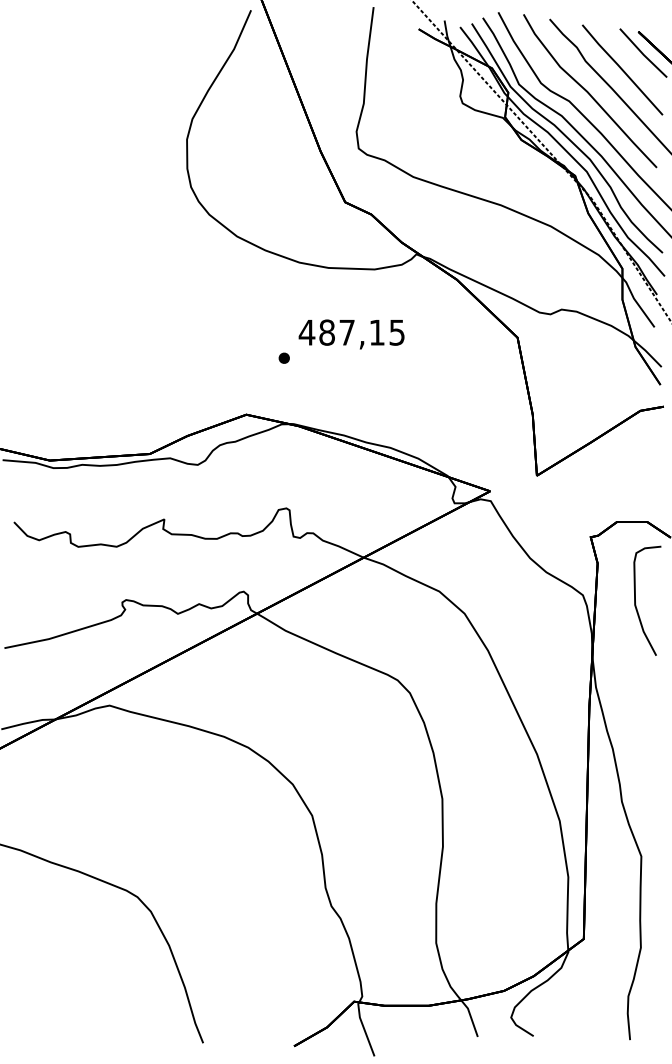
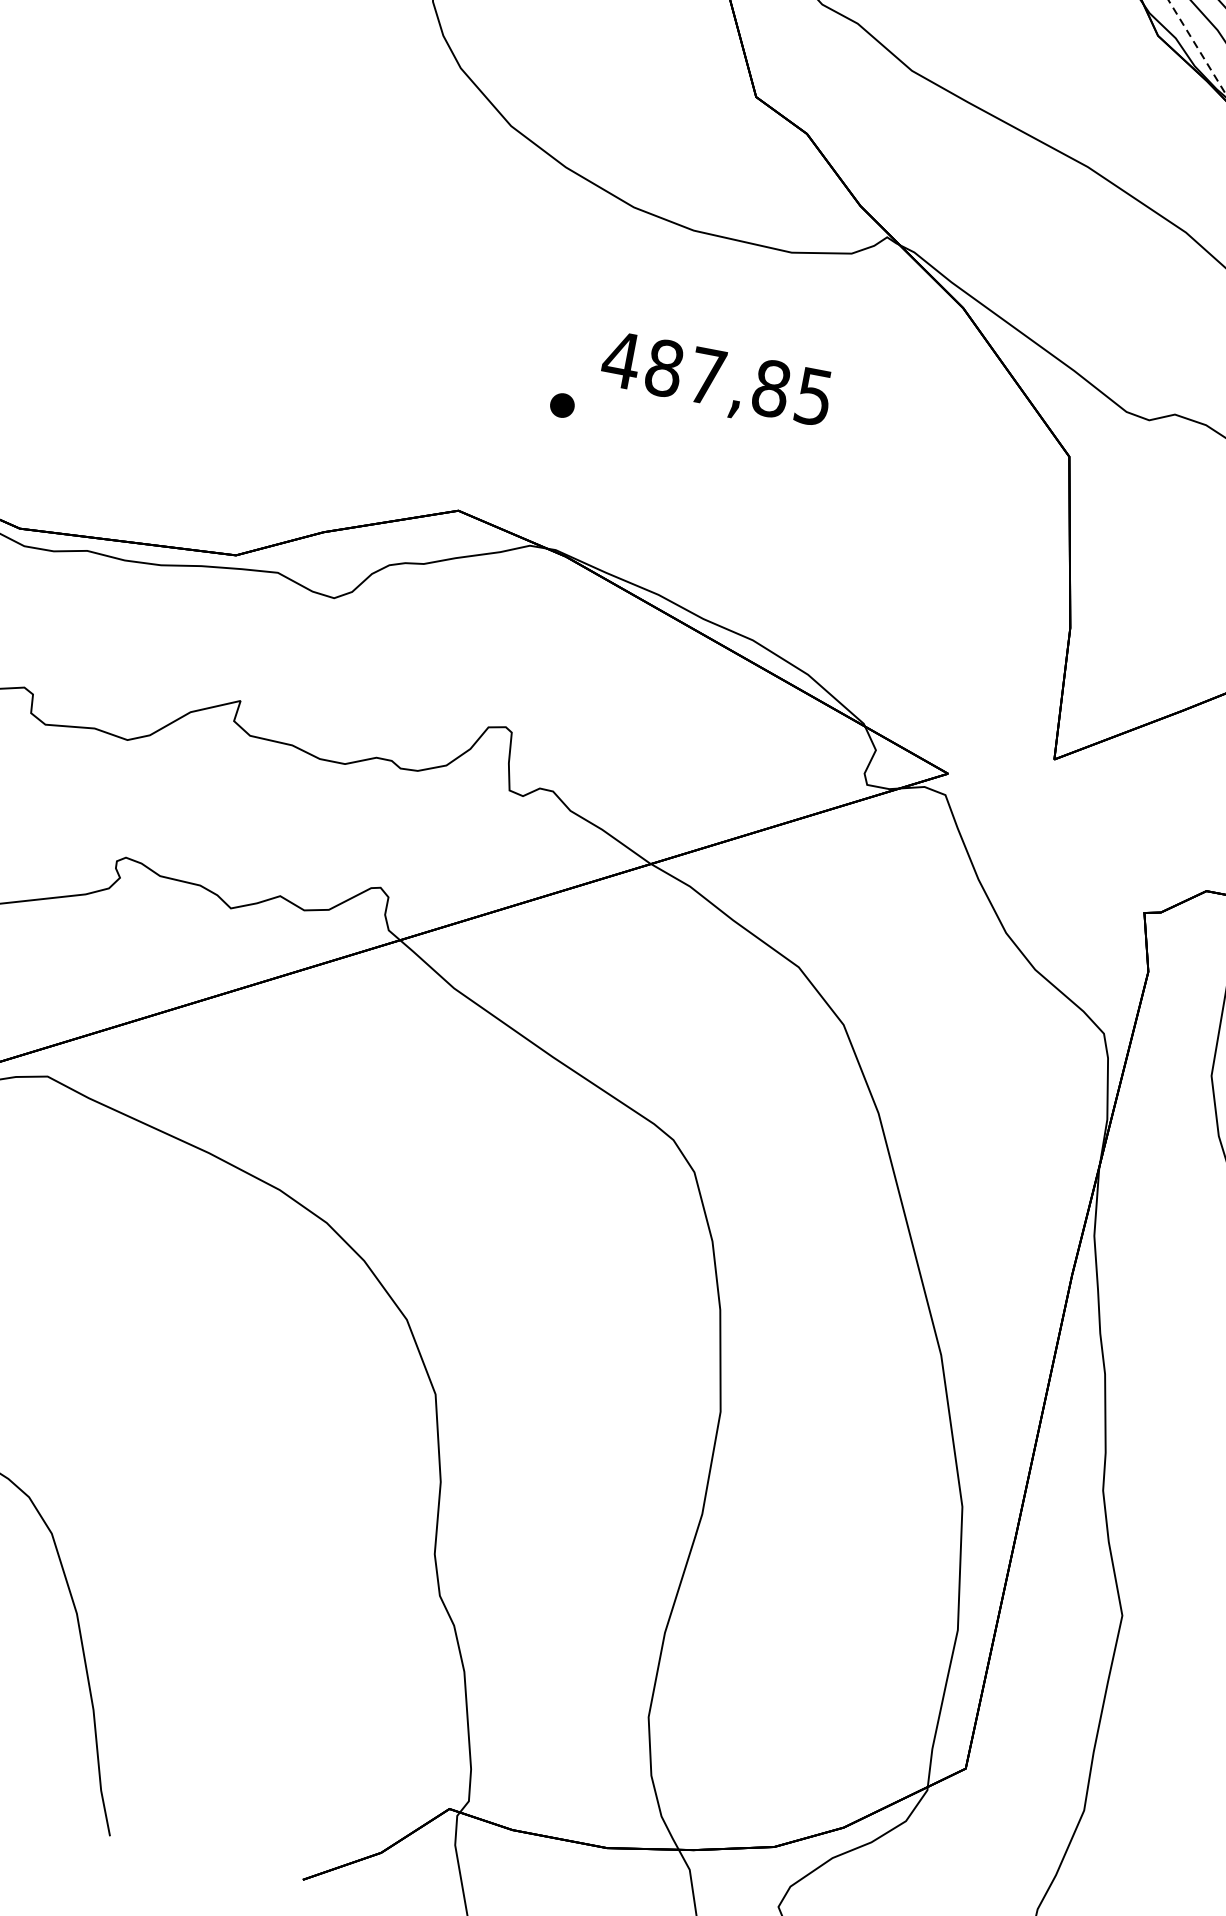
text: (377, 332) -> (772, 388), 487,15 -> 487,85

